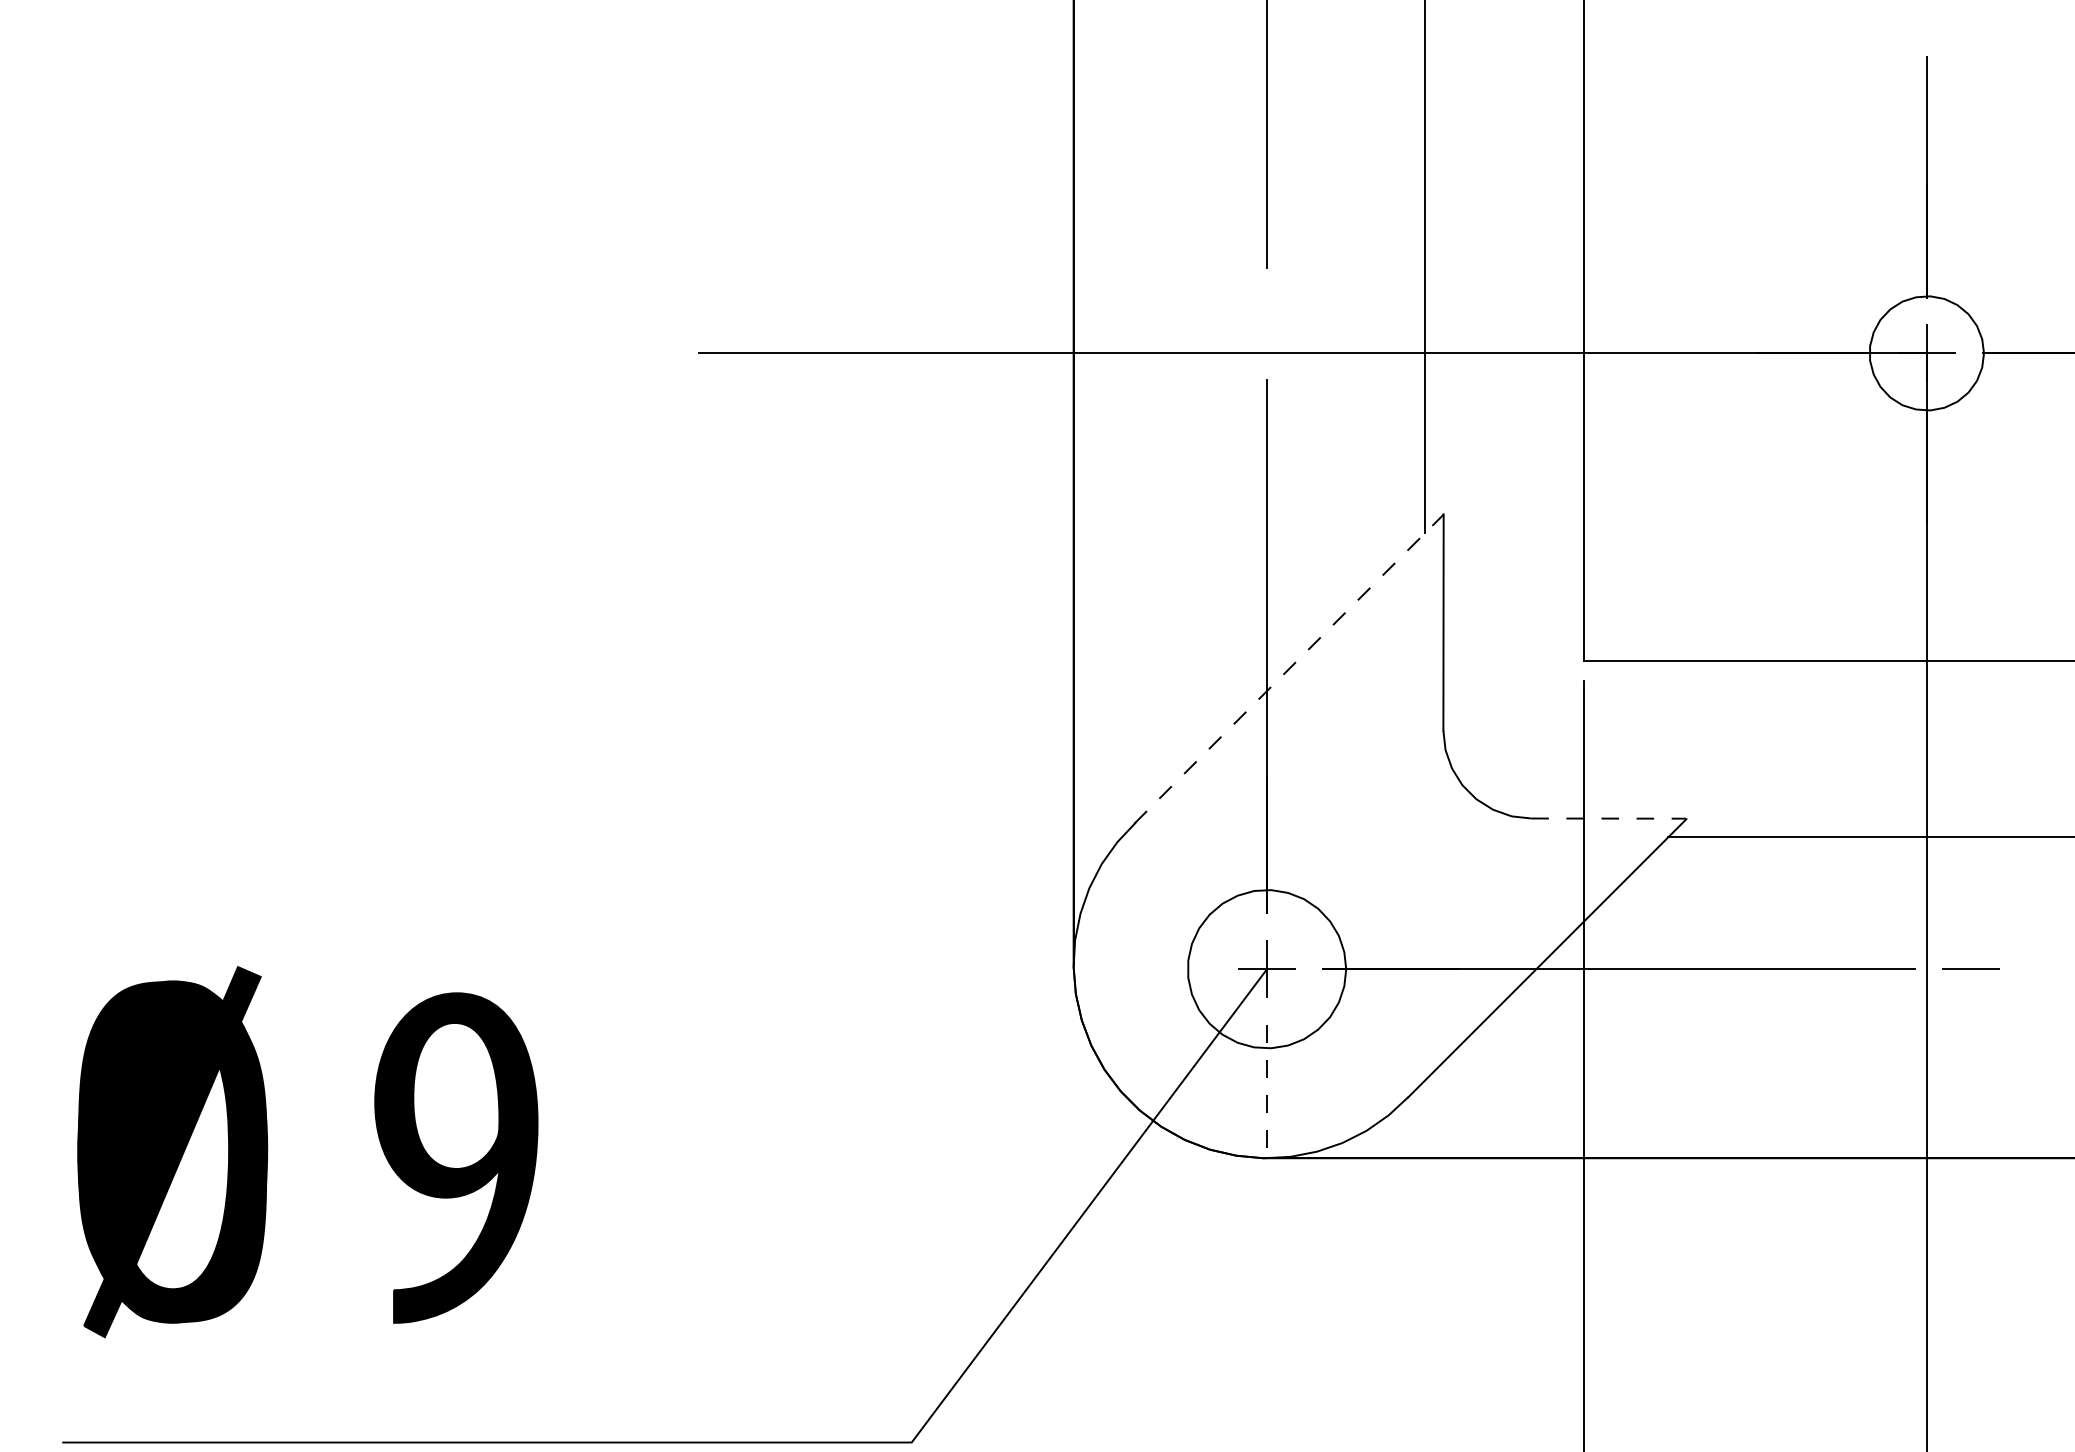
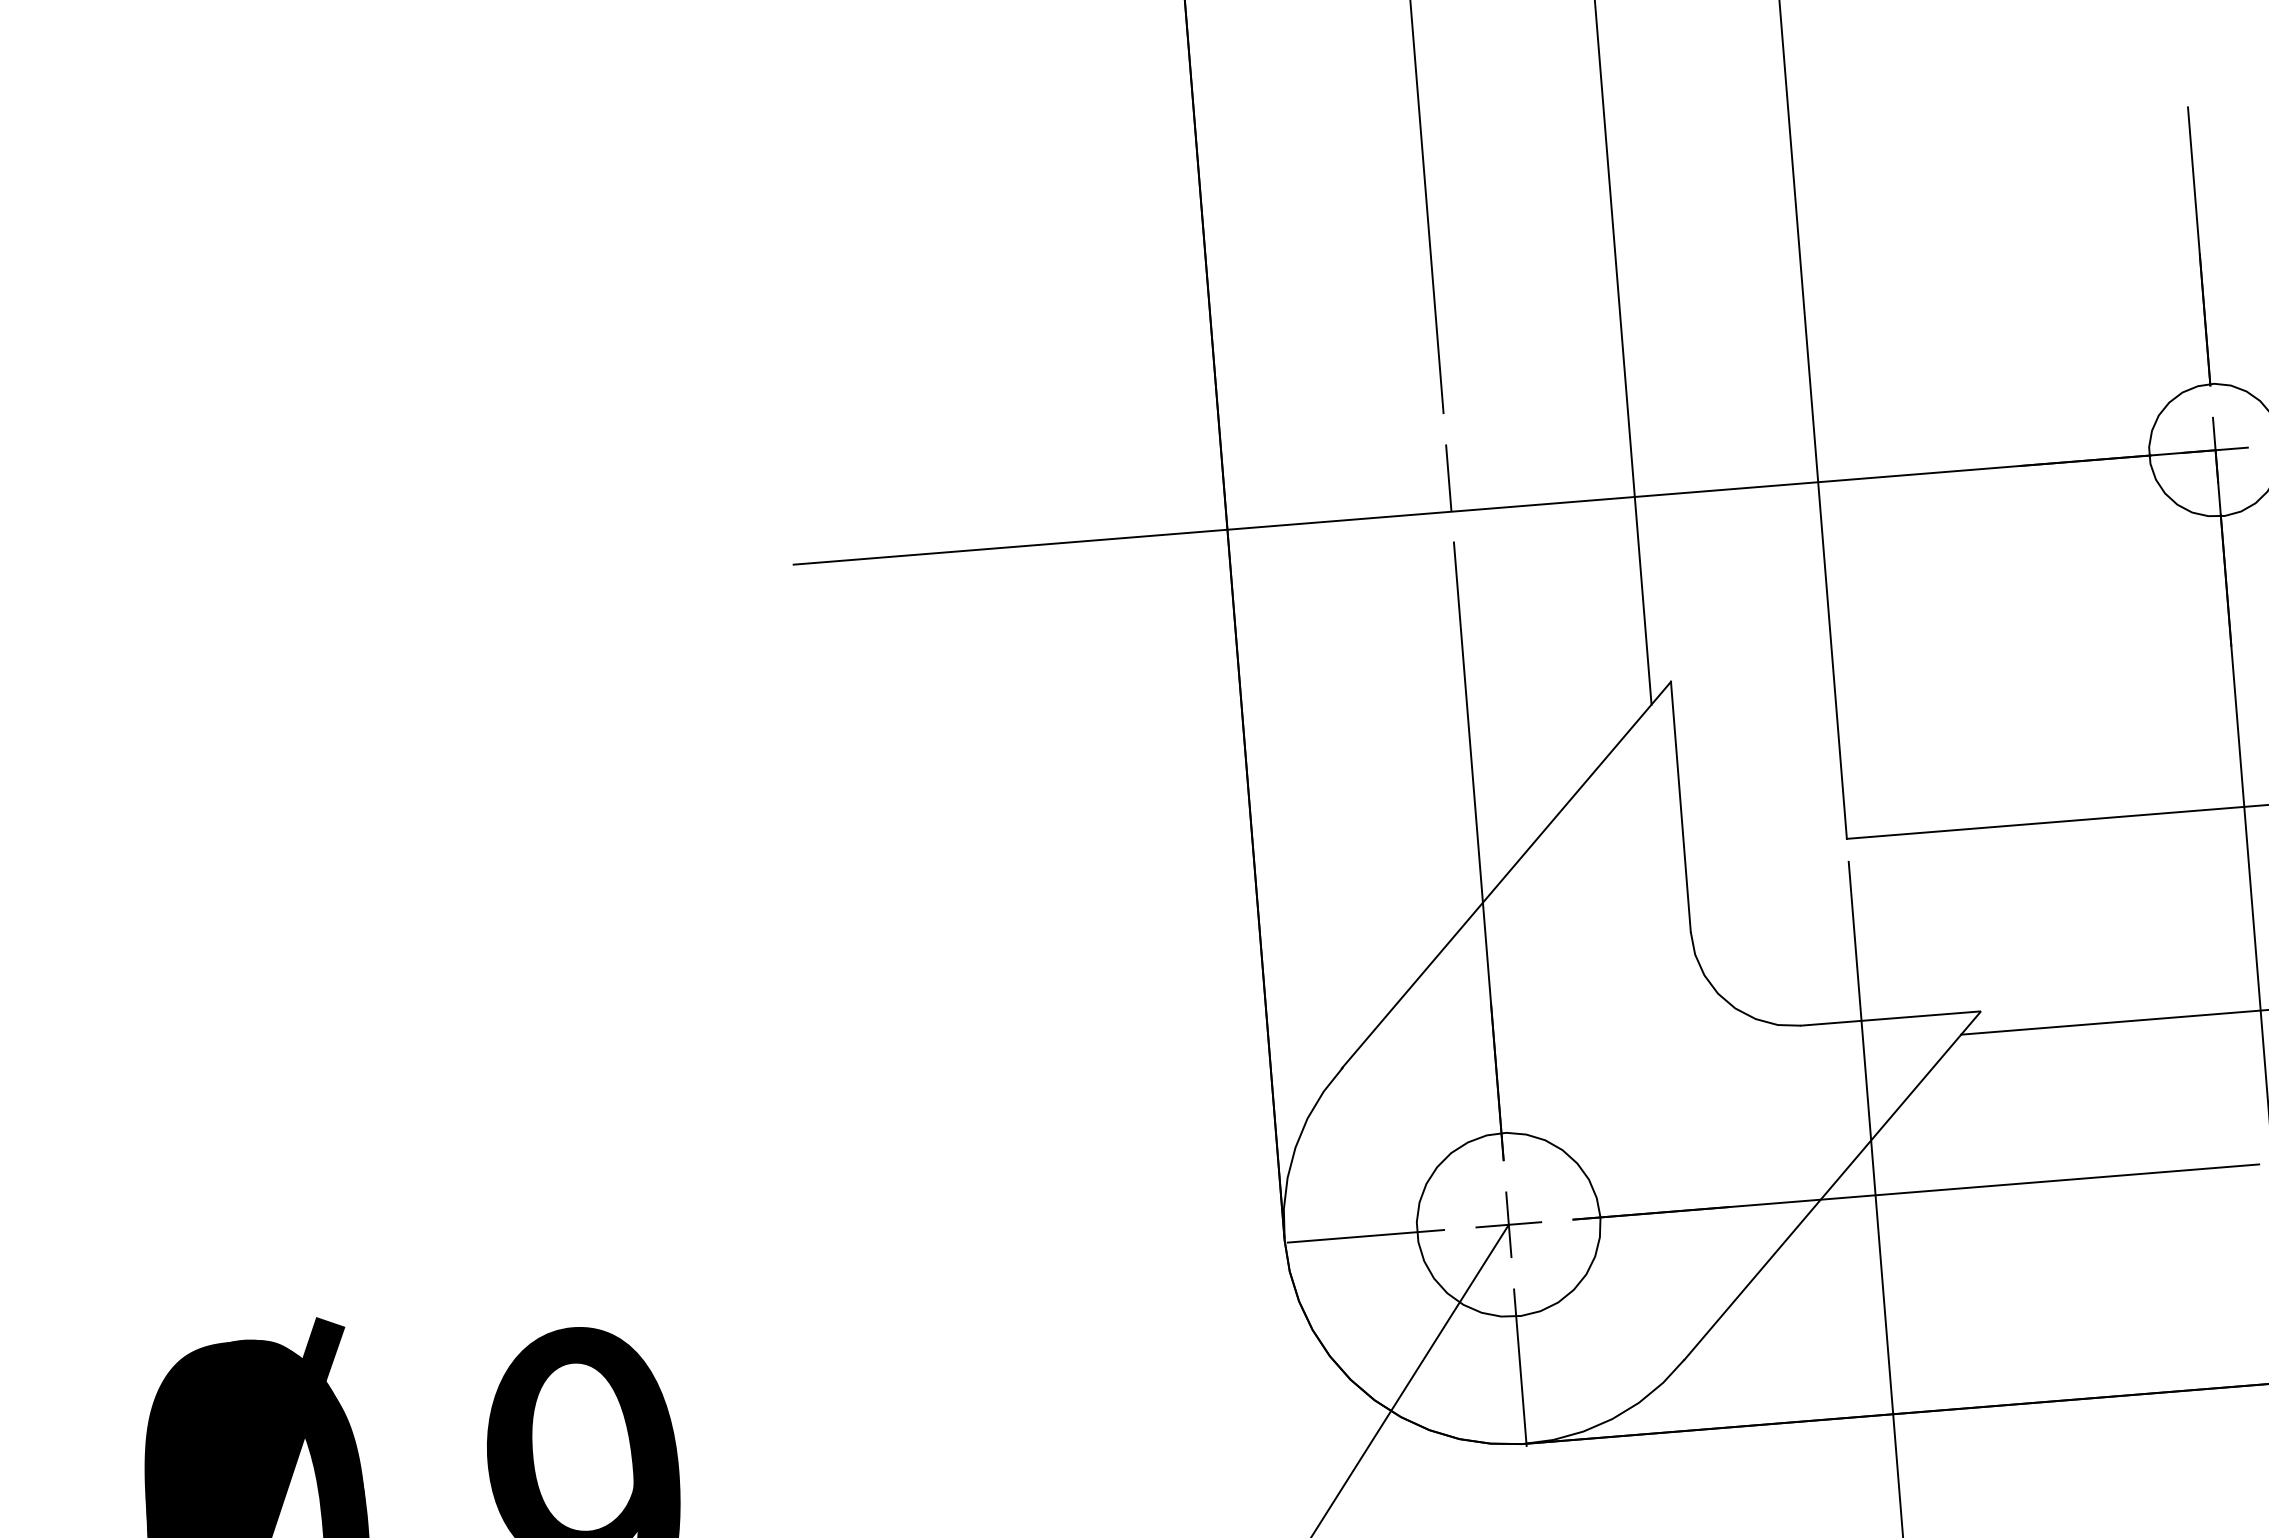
line: (1267, 324) -> (1449, 478), added
line: (1289, 669) -> (1506, 875), dashed -> solid
line: (1609, 818) -> (1891, 1018), dashed -> solid
line: (1143, 969) -> (1365, 1236), added
line: (1267, 1092) -> (1520, 1367), dashed -> solid

